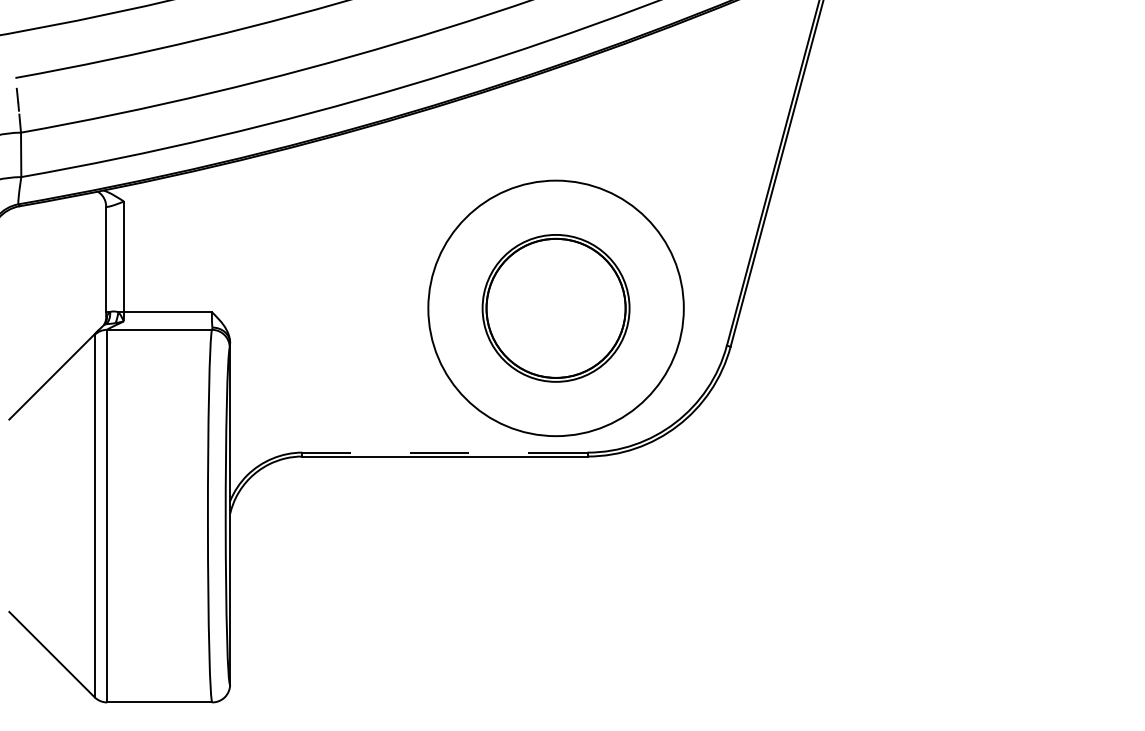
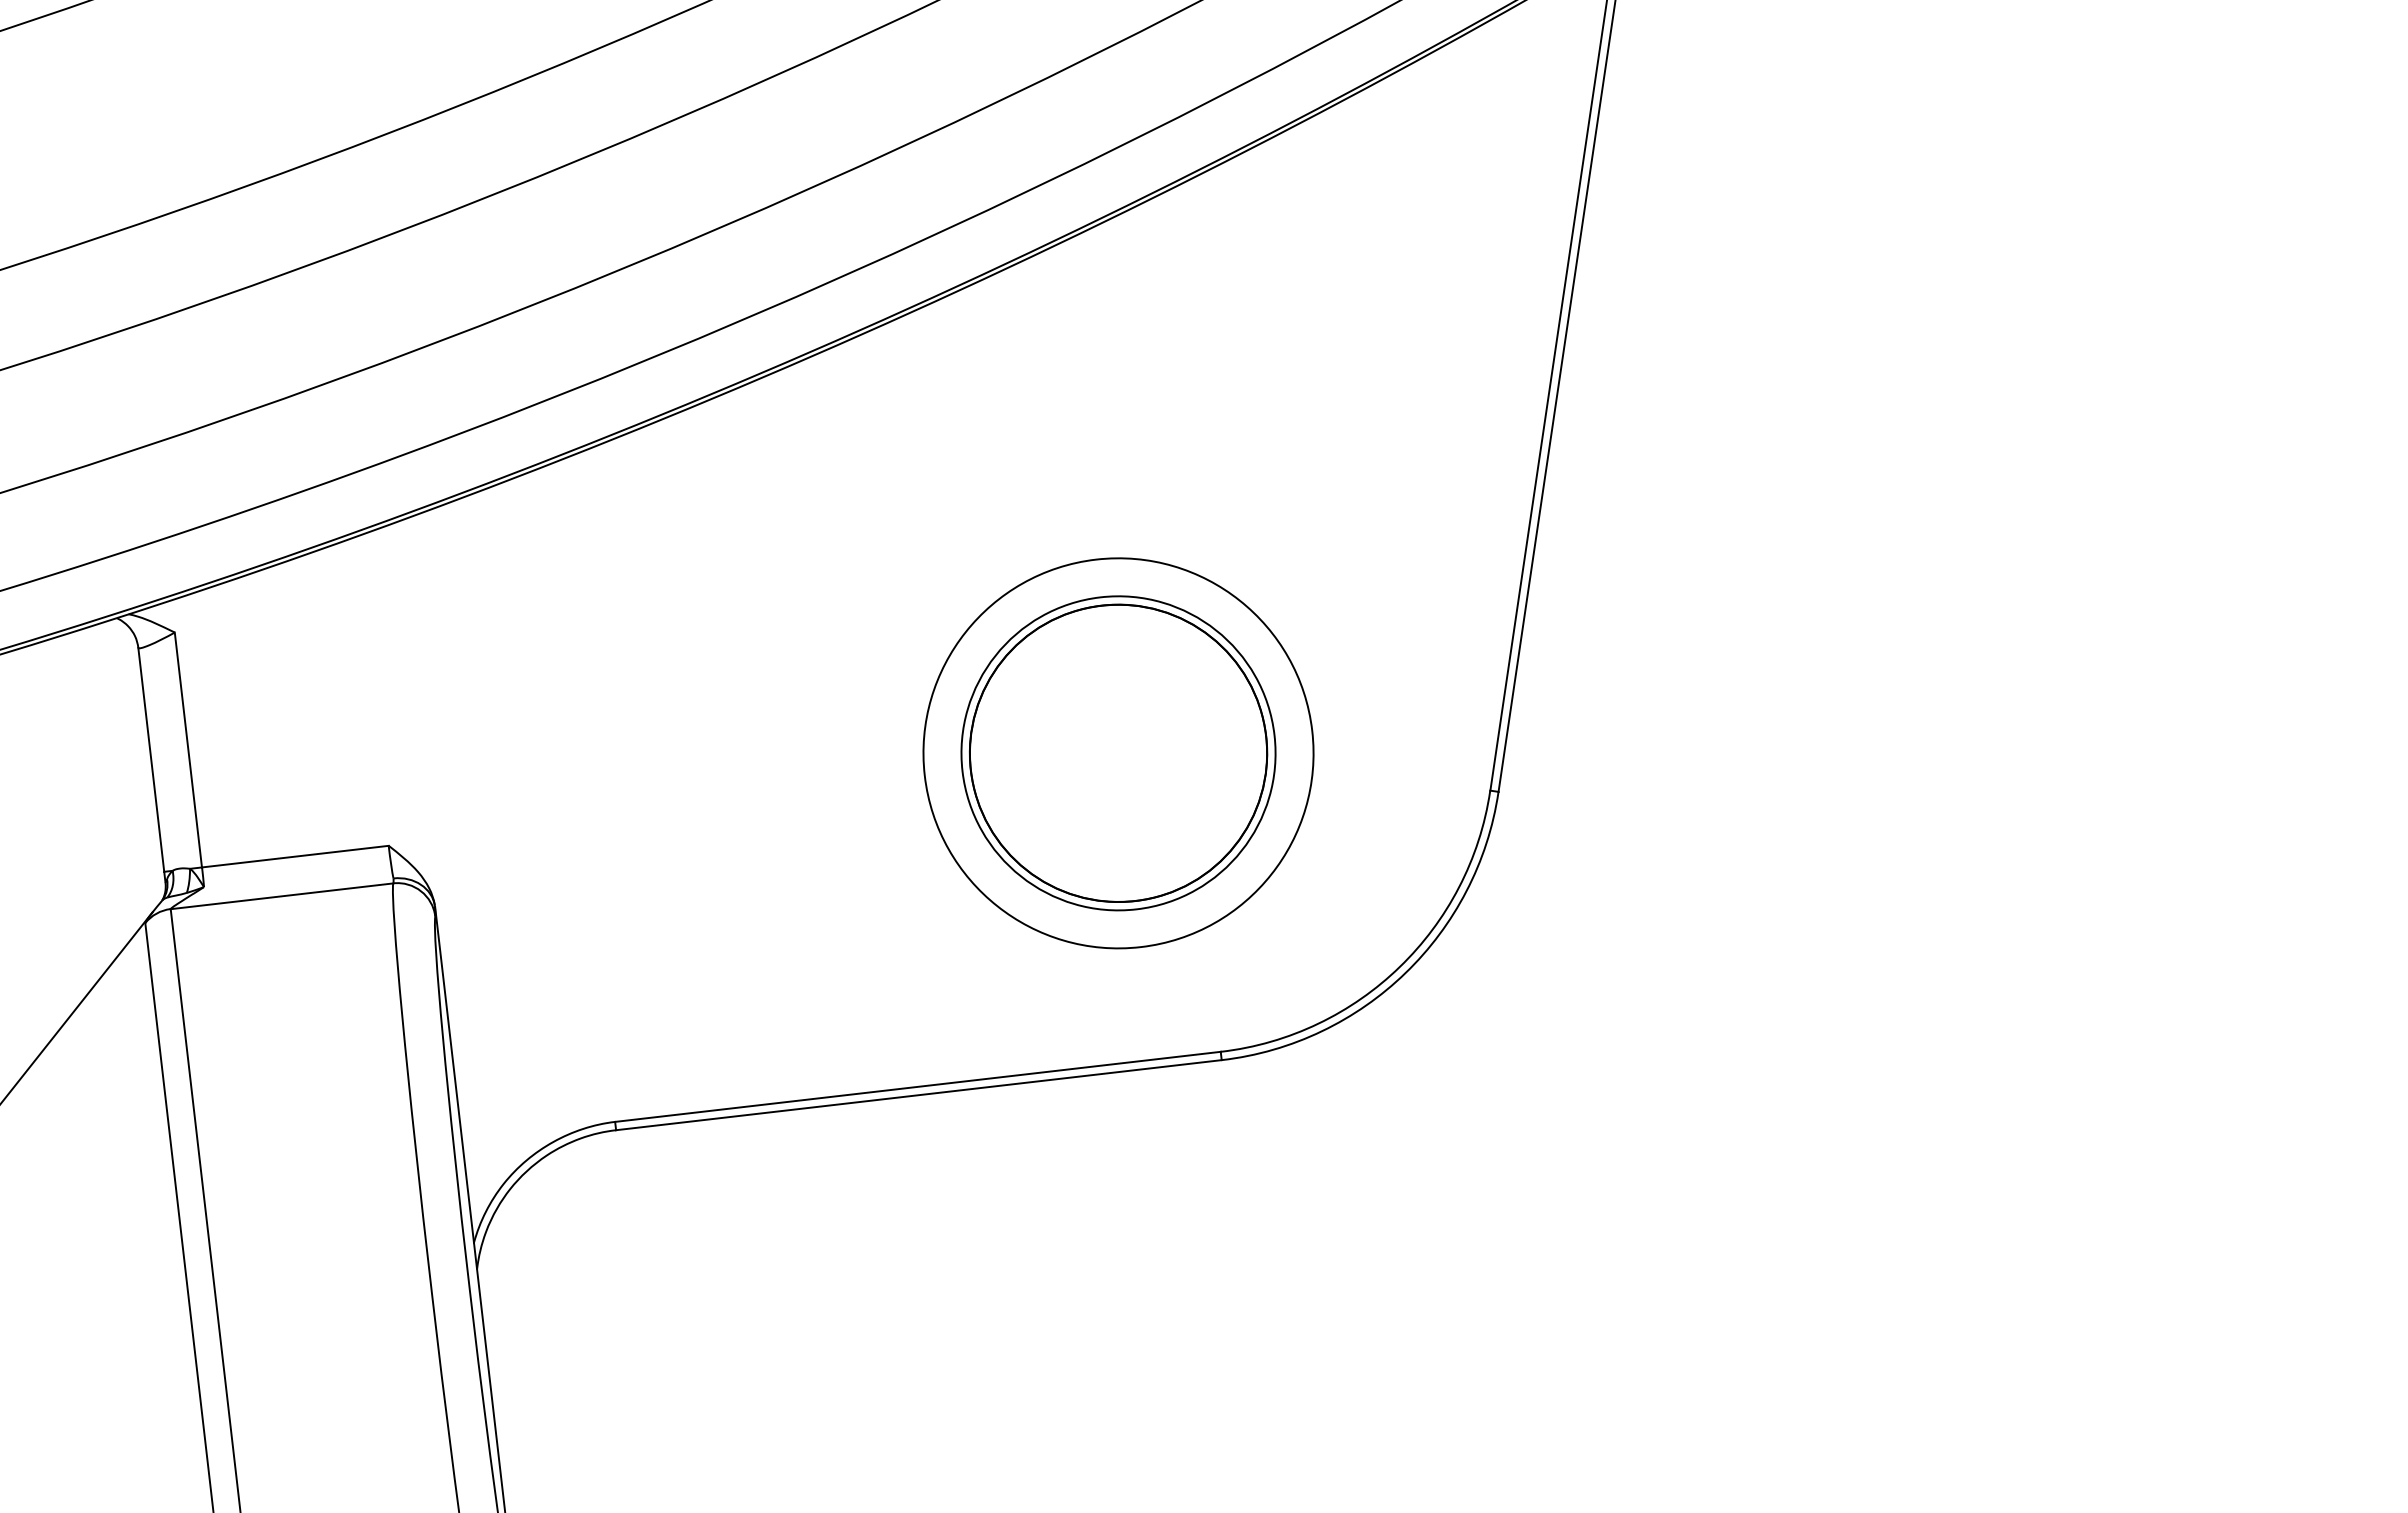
circle: (555, 308) -> (1117, 753), size x0.71
line: (444, 452) -> (916, 1086), dashed -> solid

